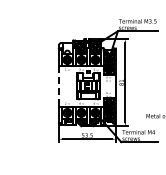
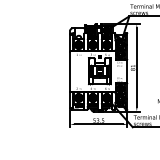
line: (58, 86) -> (69, 71), dashed -> solid

